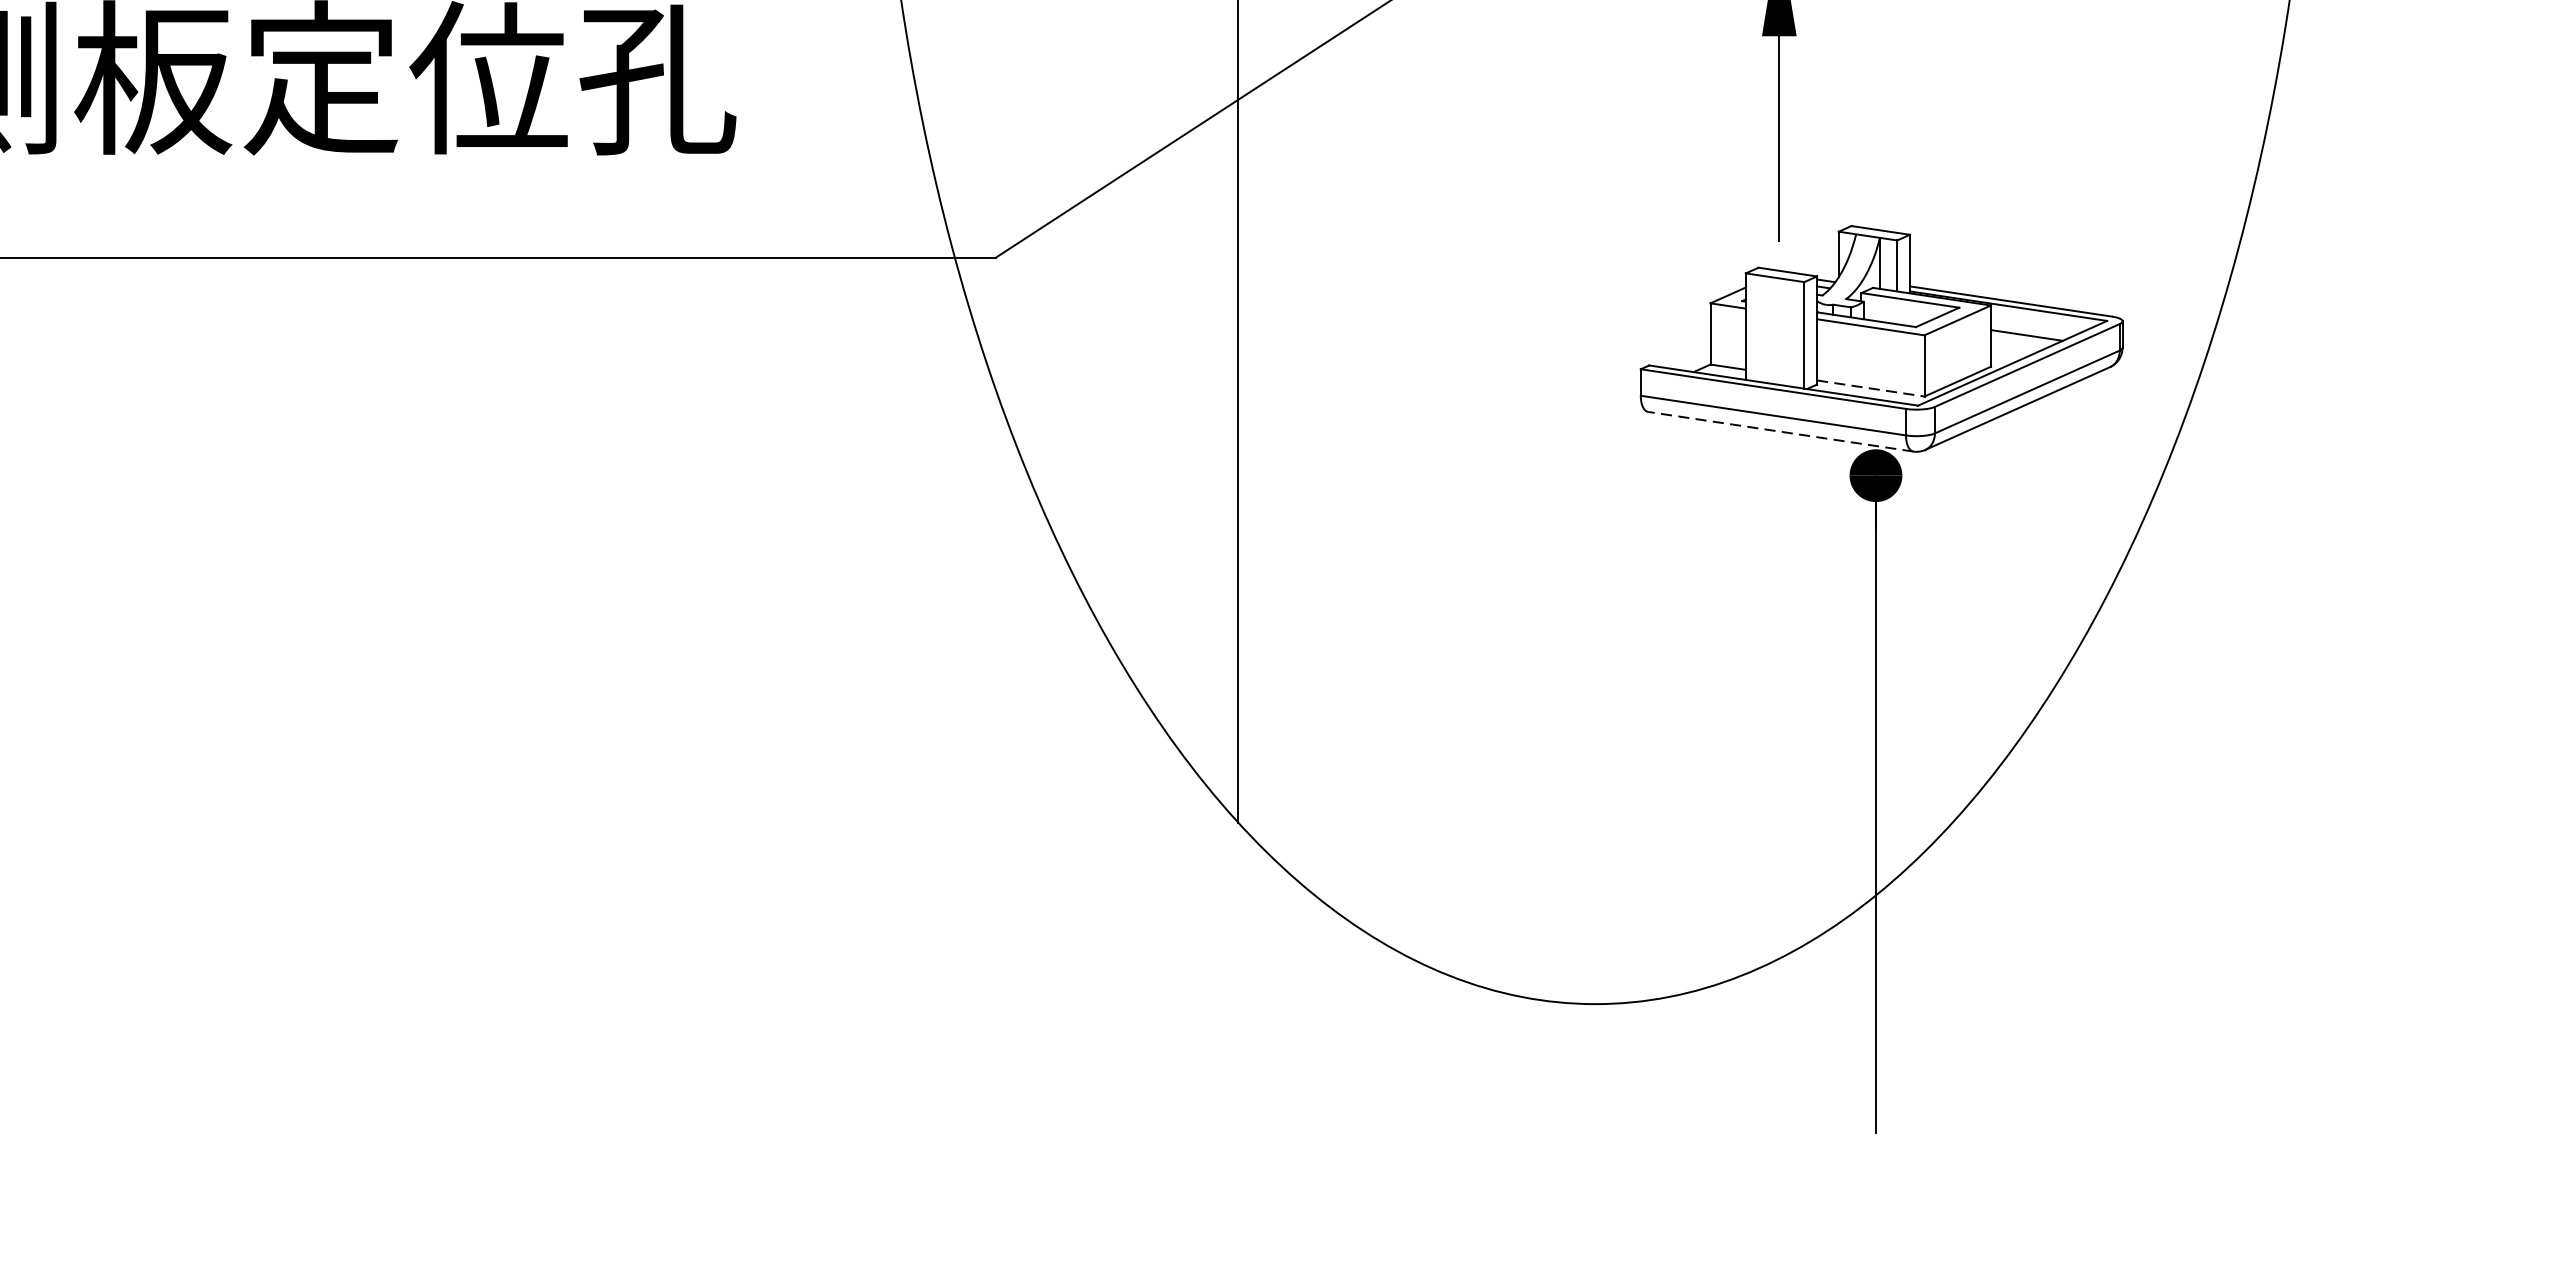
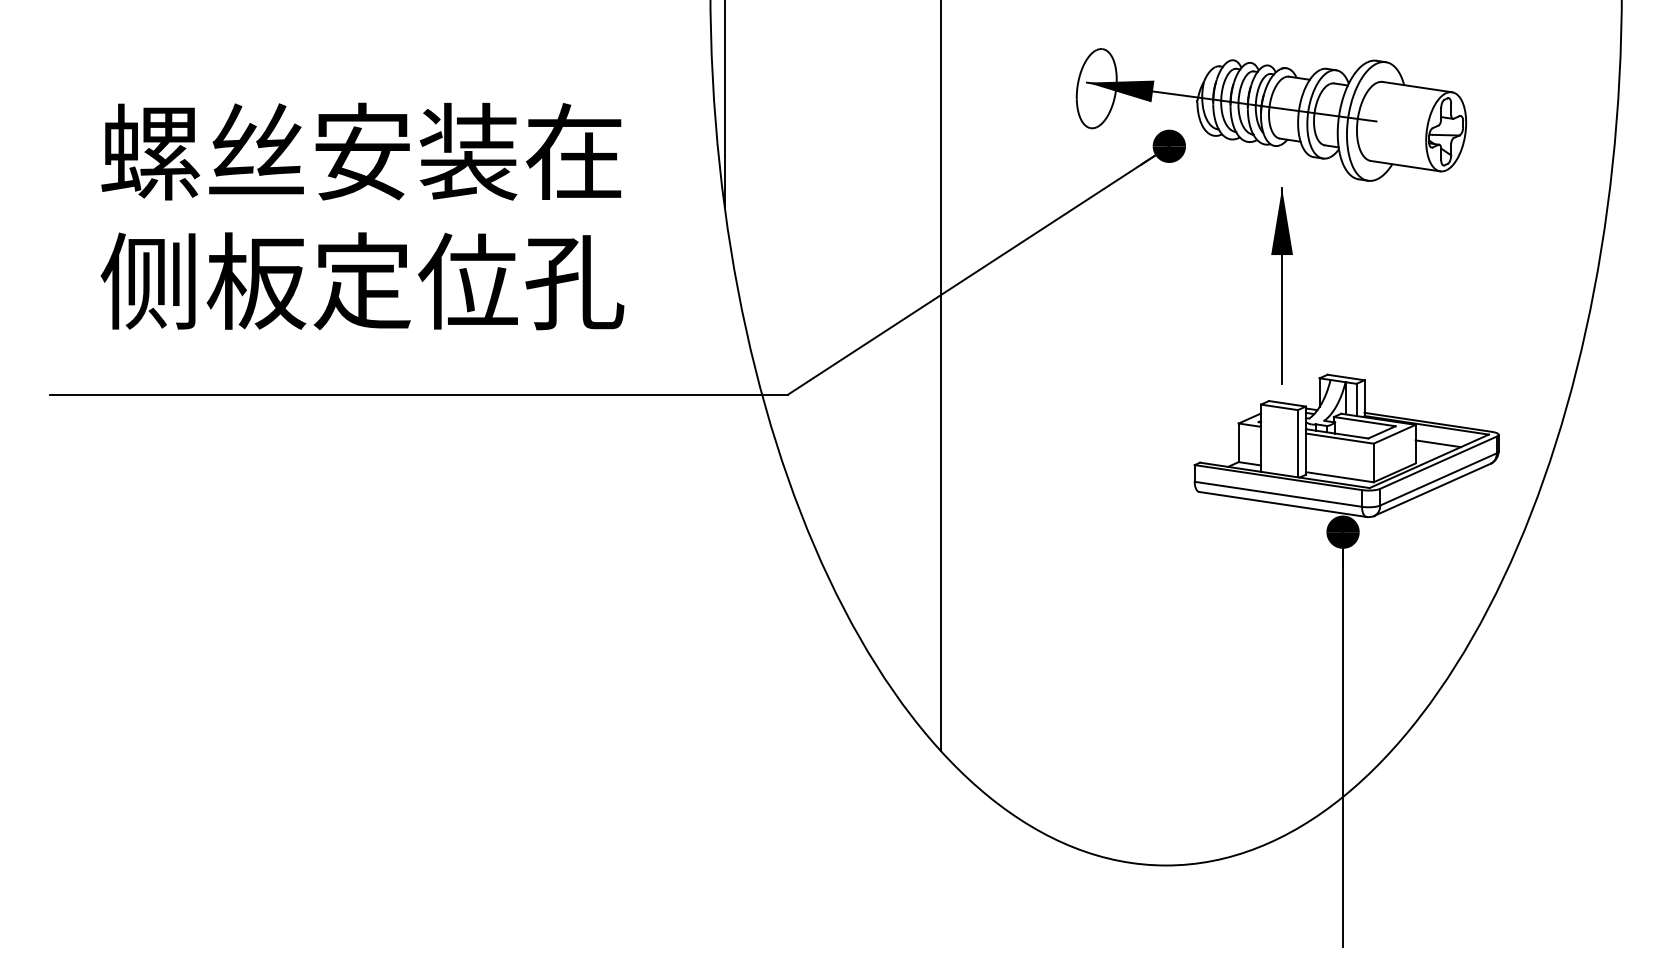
line: (1871, 388) -> (1340, 477), dashed -> solid
line: (1781, 431) -> (1283, 504), dashed -> solid

